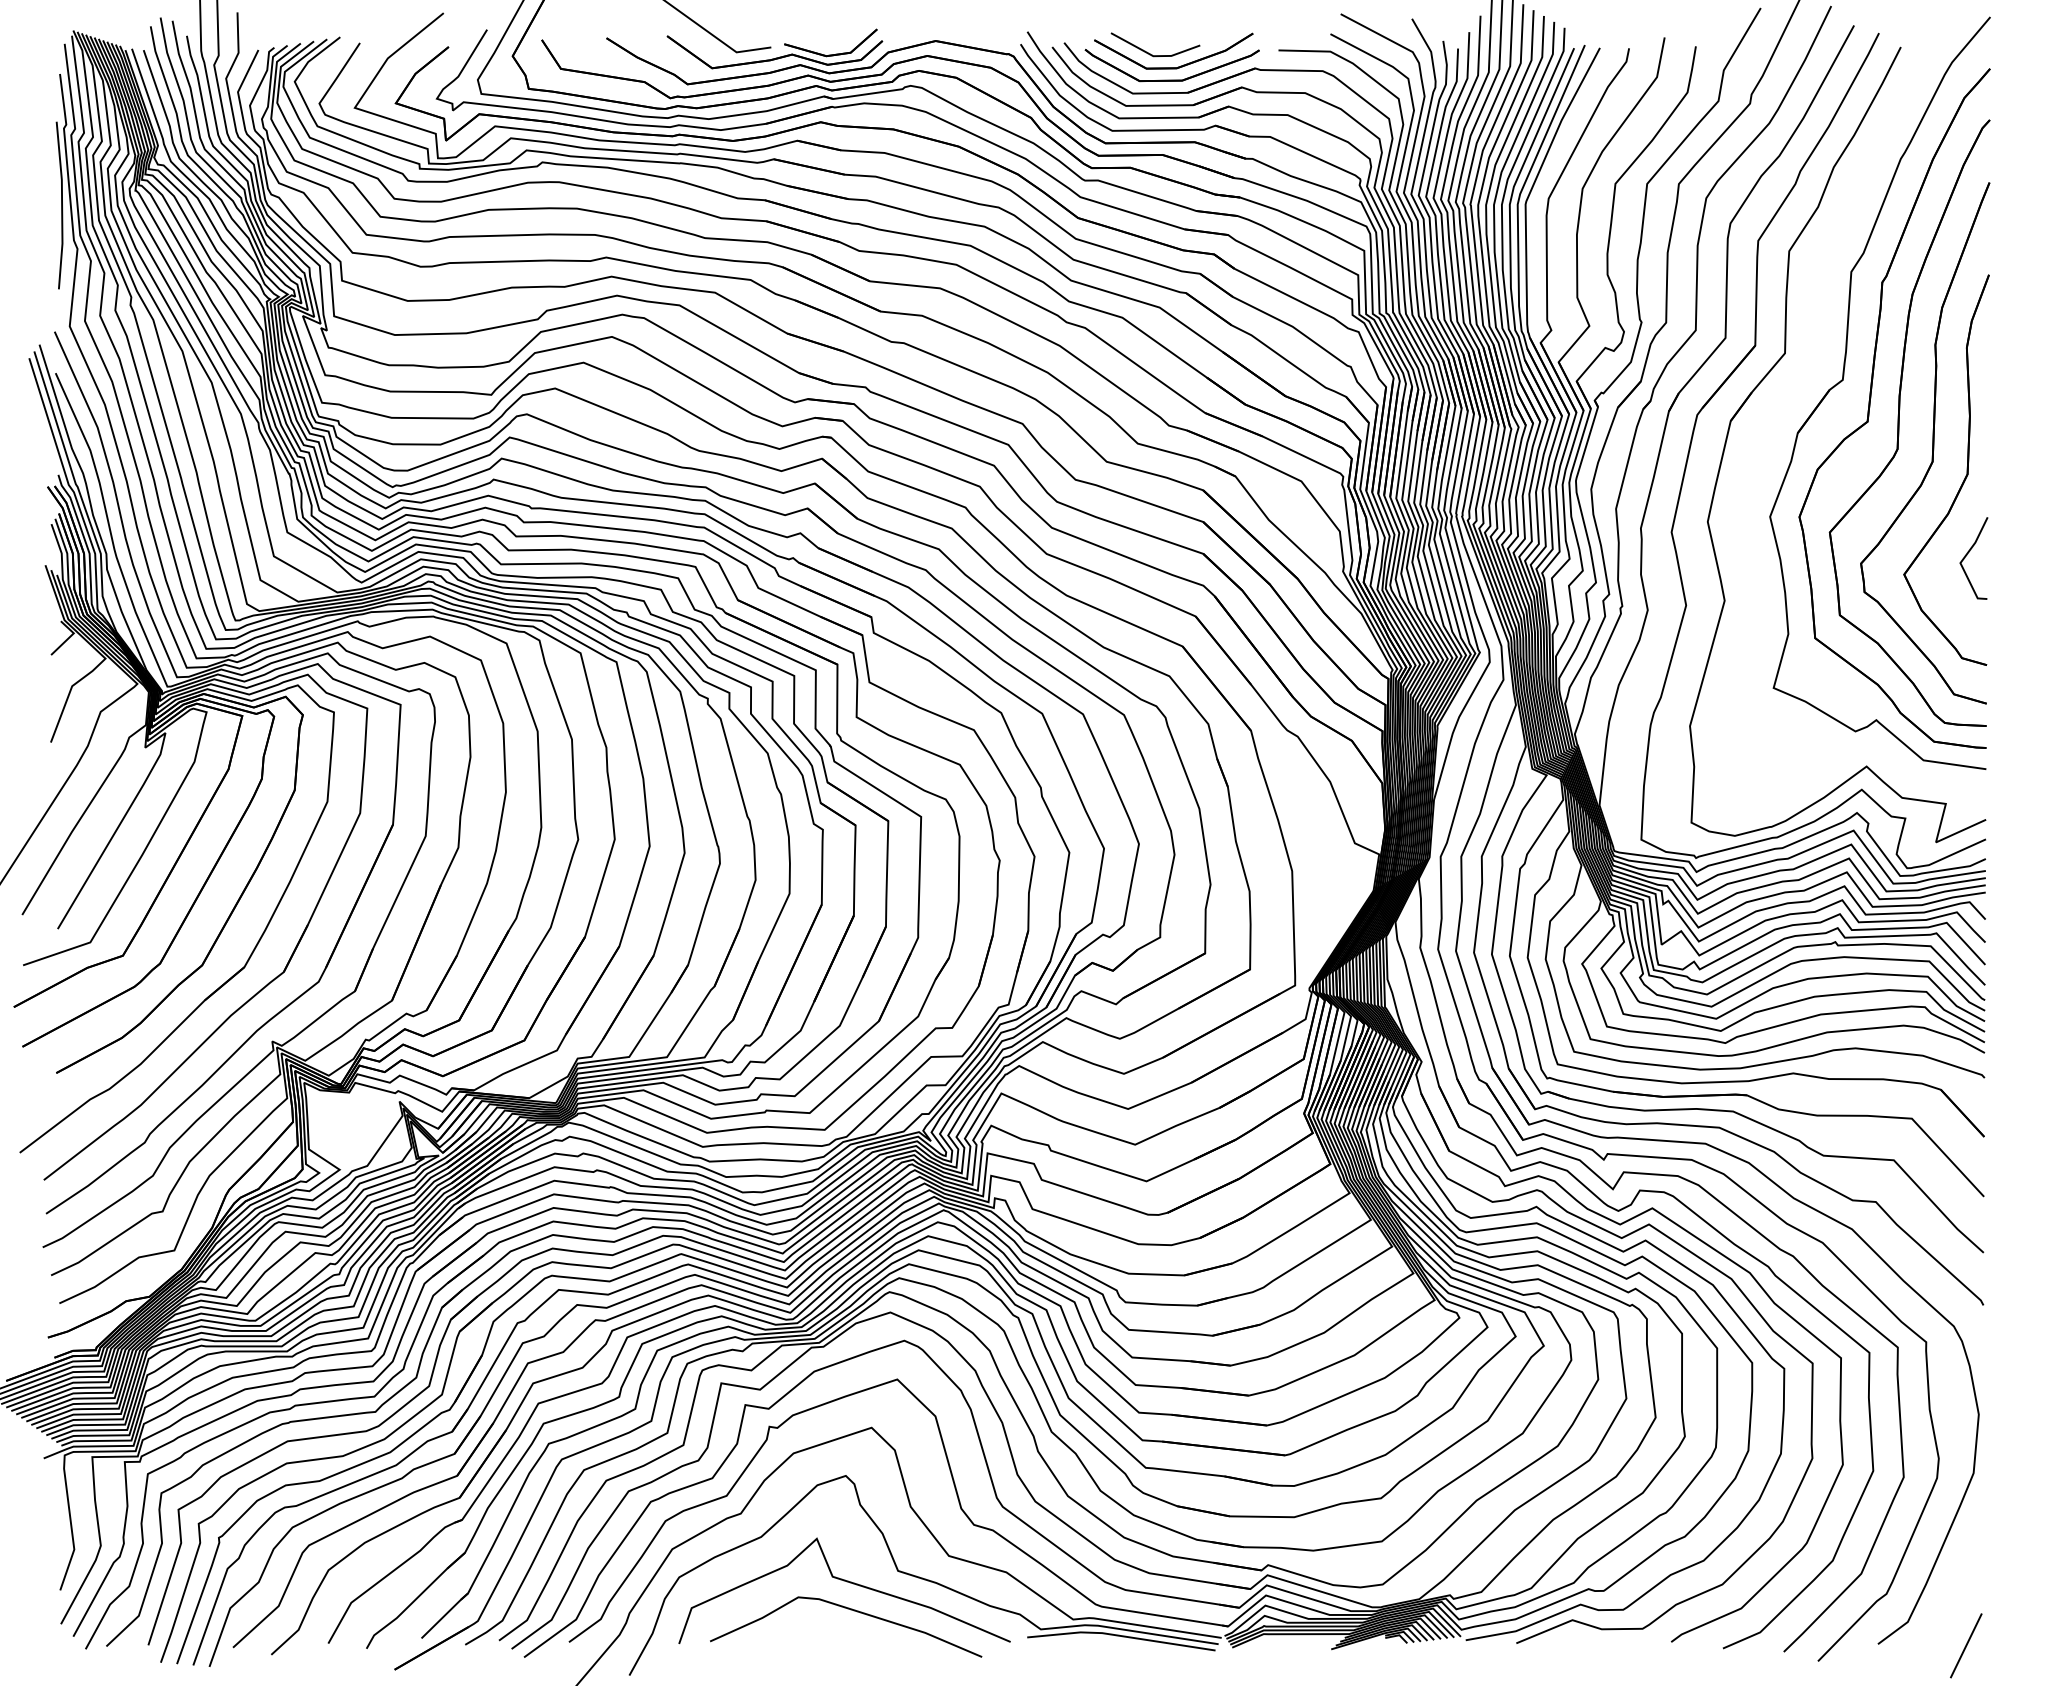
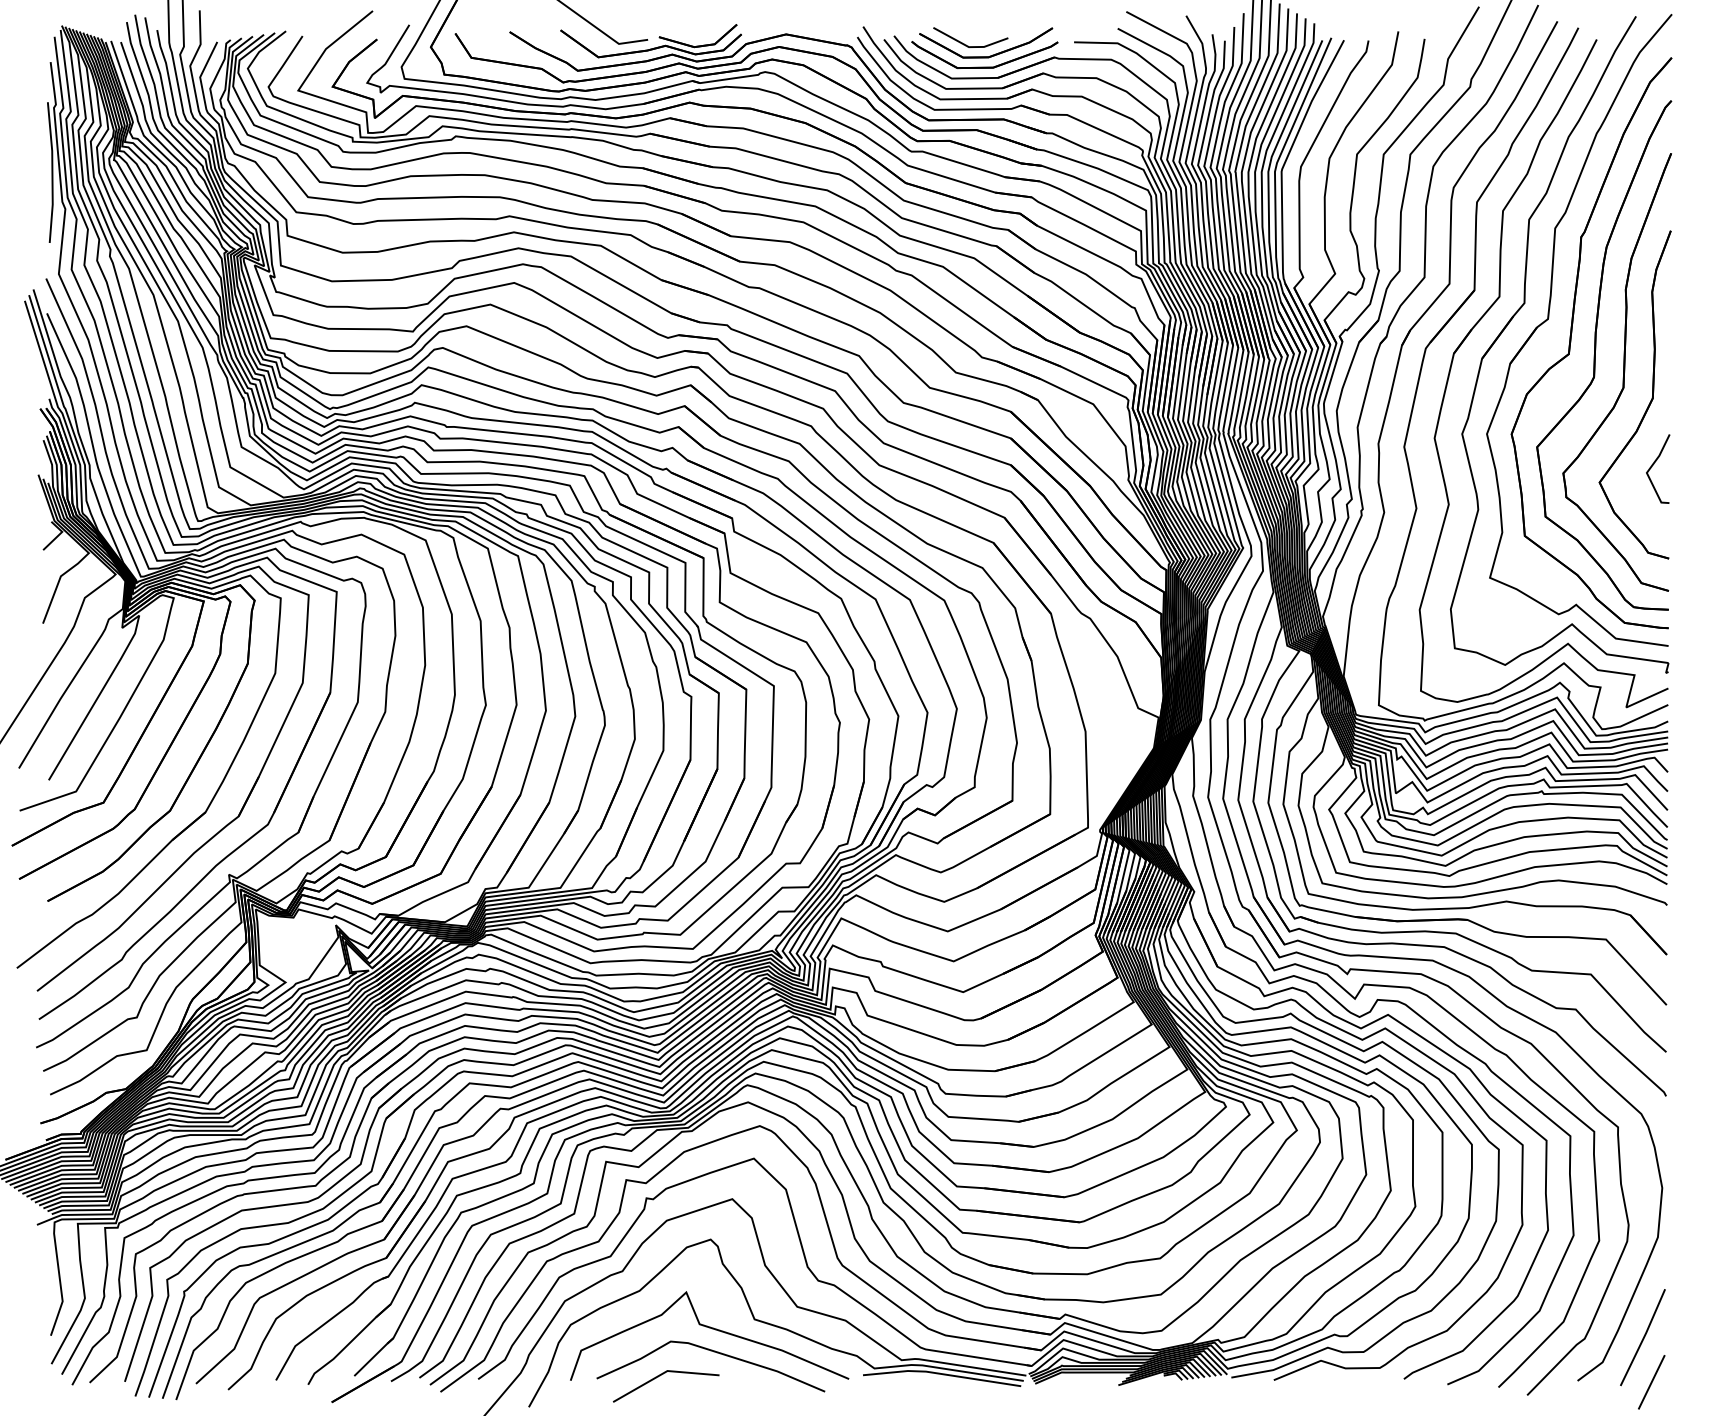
part: (1807, 371) -> (1518, 311), added
line: (1956, 1592) -> (1643, 1337), added
line: (784, 1639) -> (659, 1376), added

